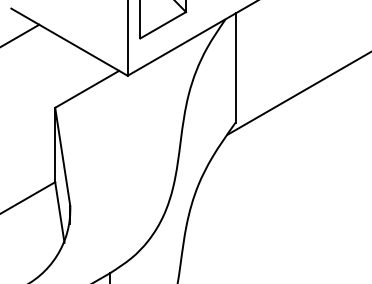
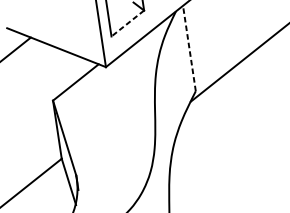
line: (162, 25) -> (127, 23), solid -> dashed
line: (235, 68) -> (189, 48), solid -> dashed

